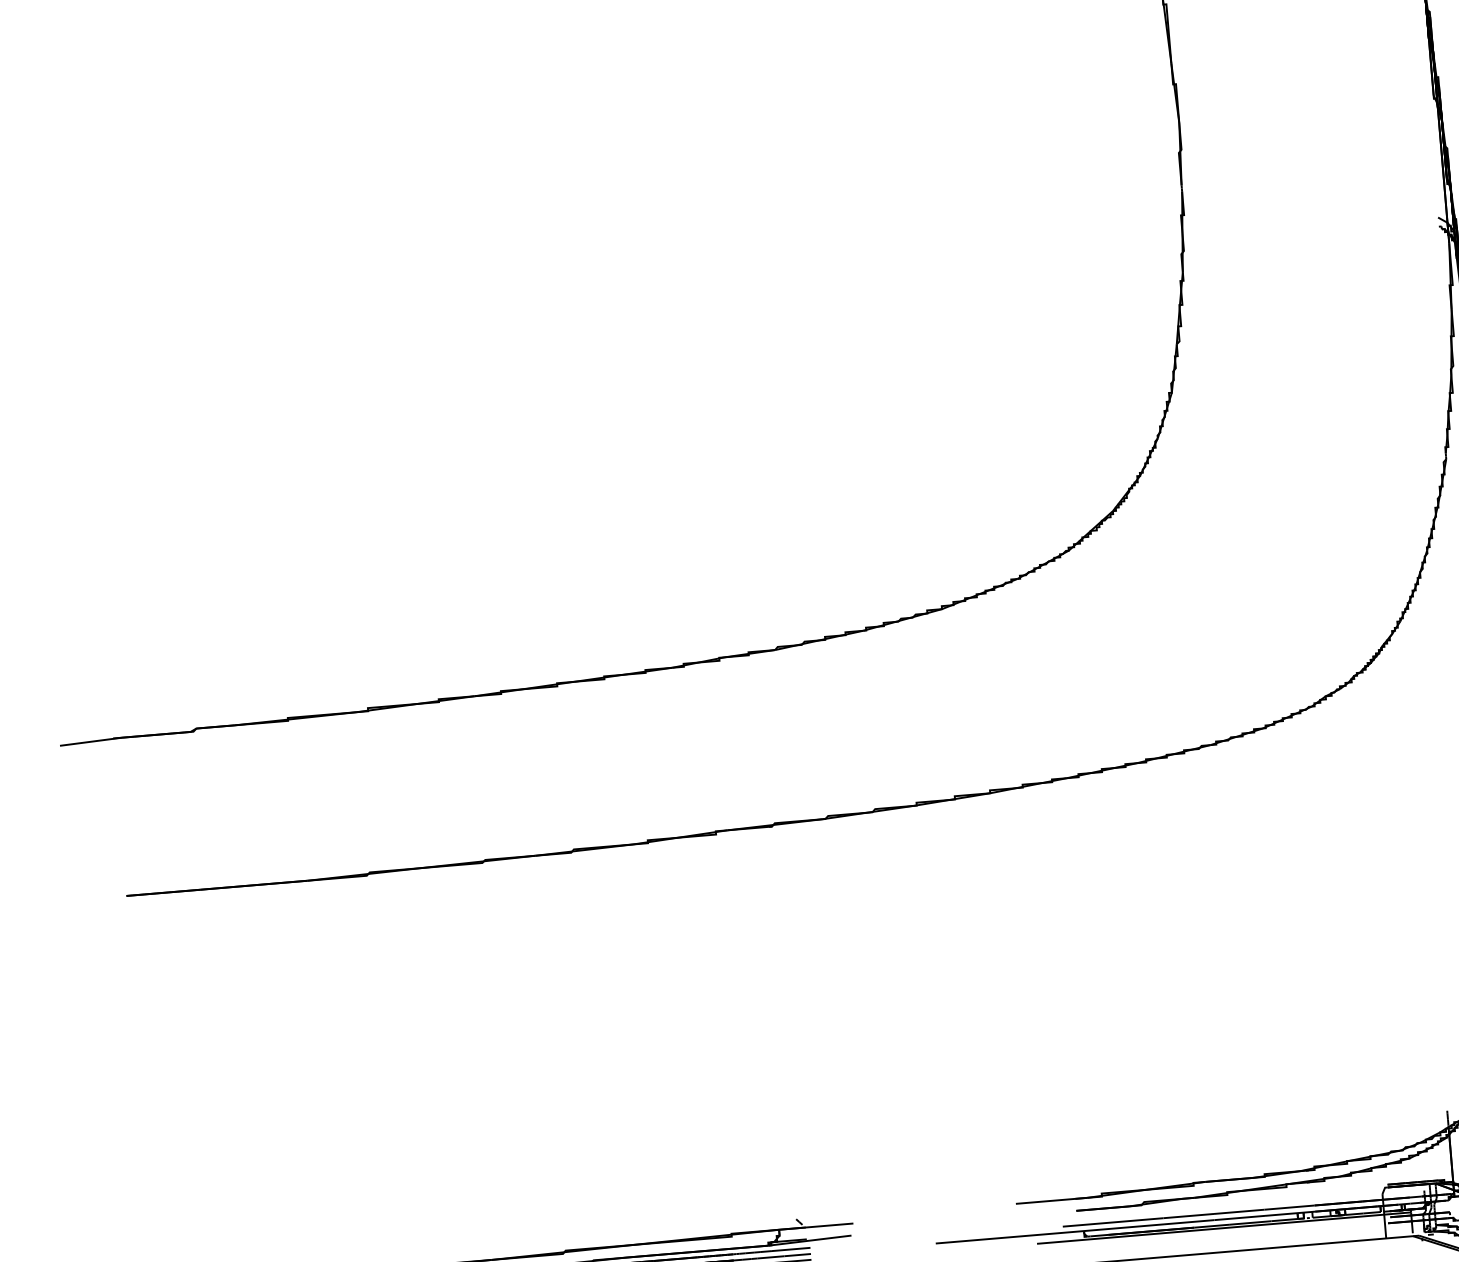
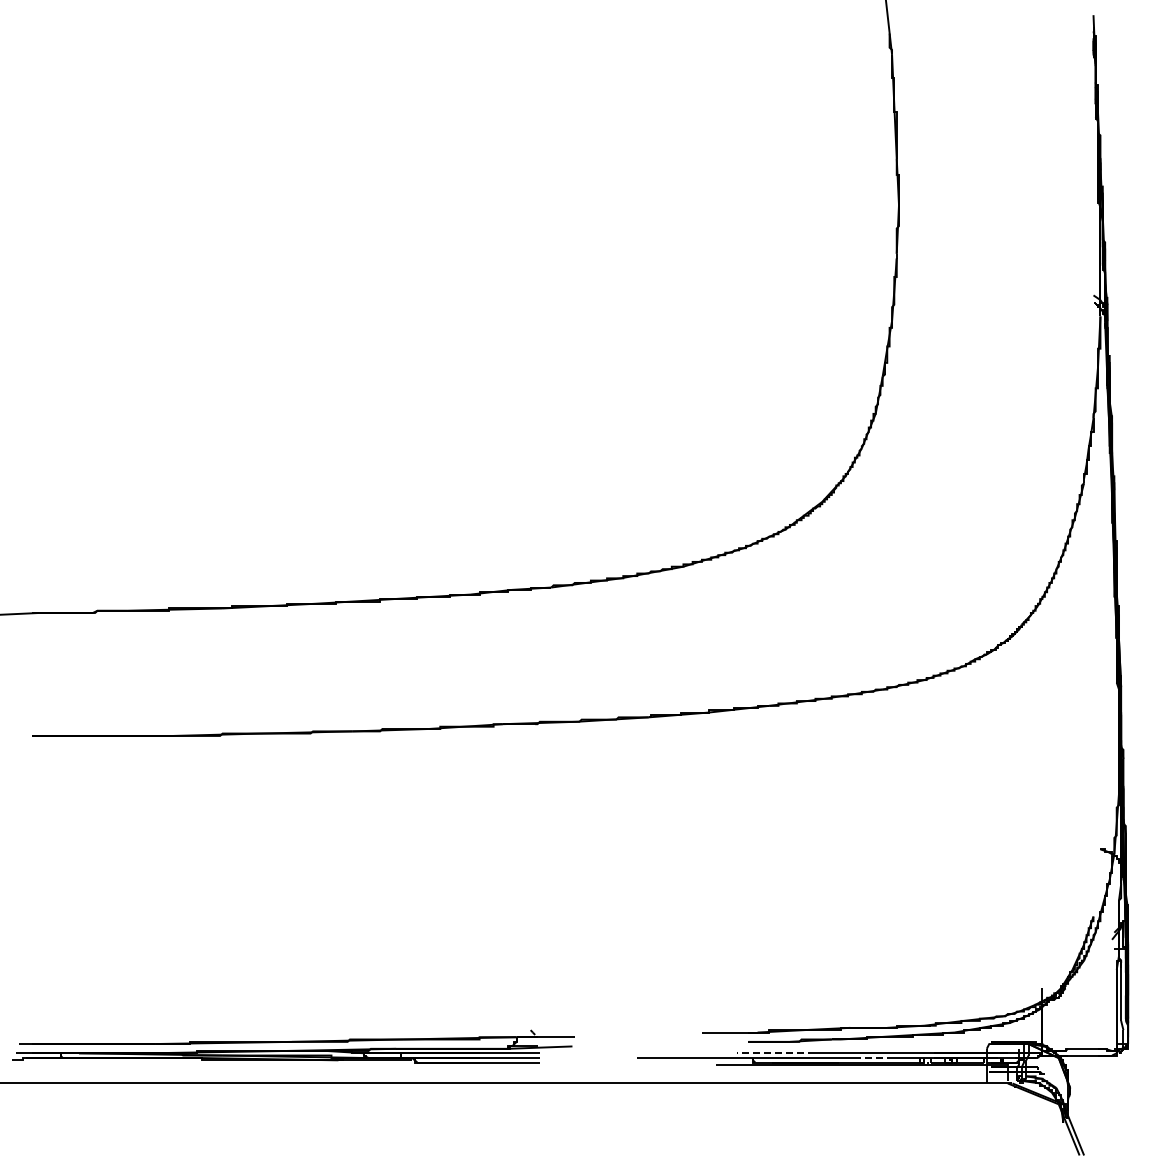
line: (1239, 1218) -> (874, 1058), solid -> dashed
line: (1112, 1222) -> (775, 1053), solid -> dashed

